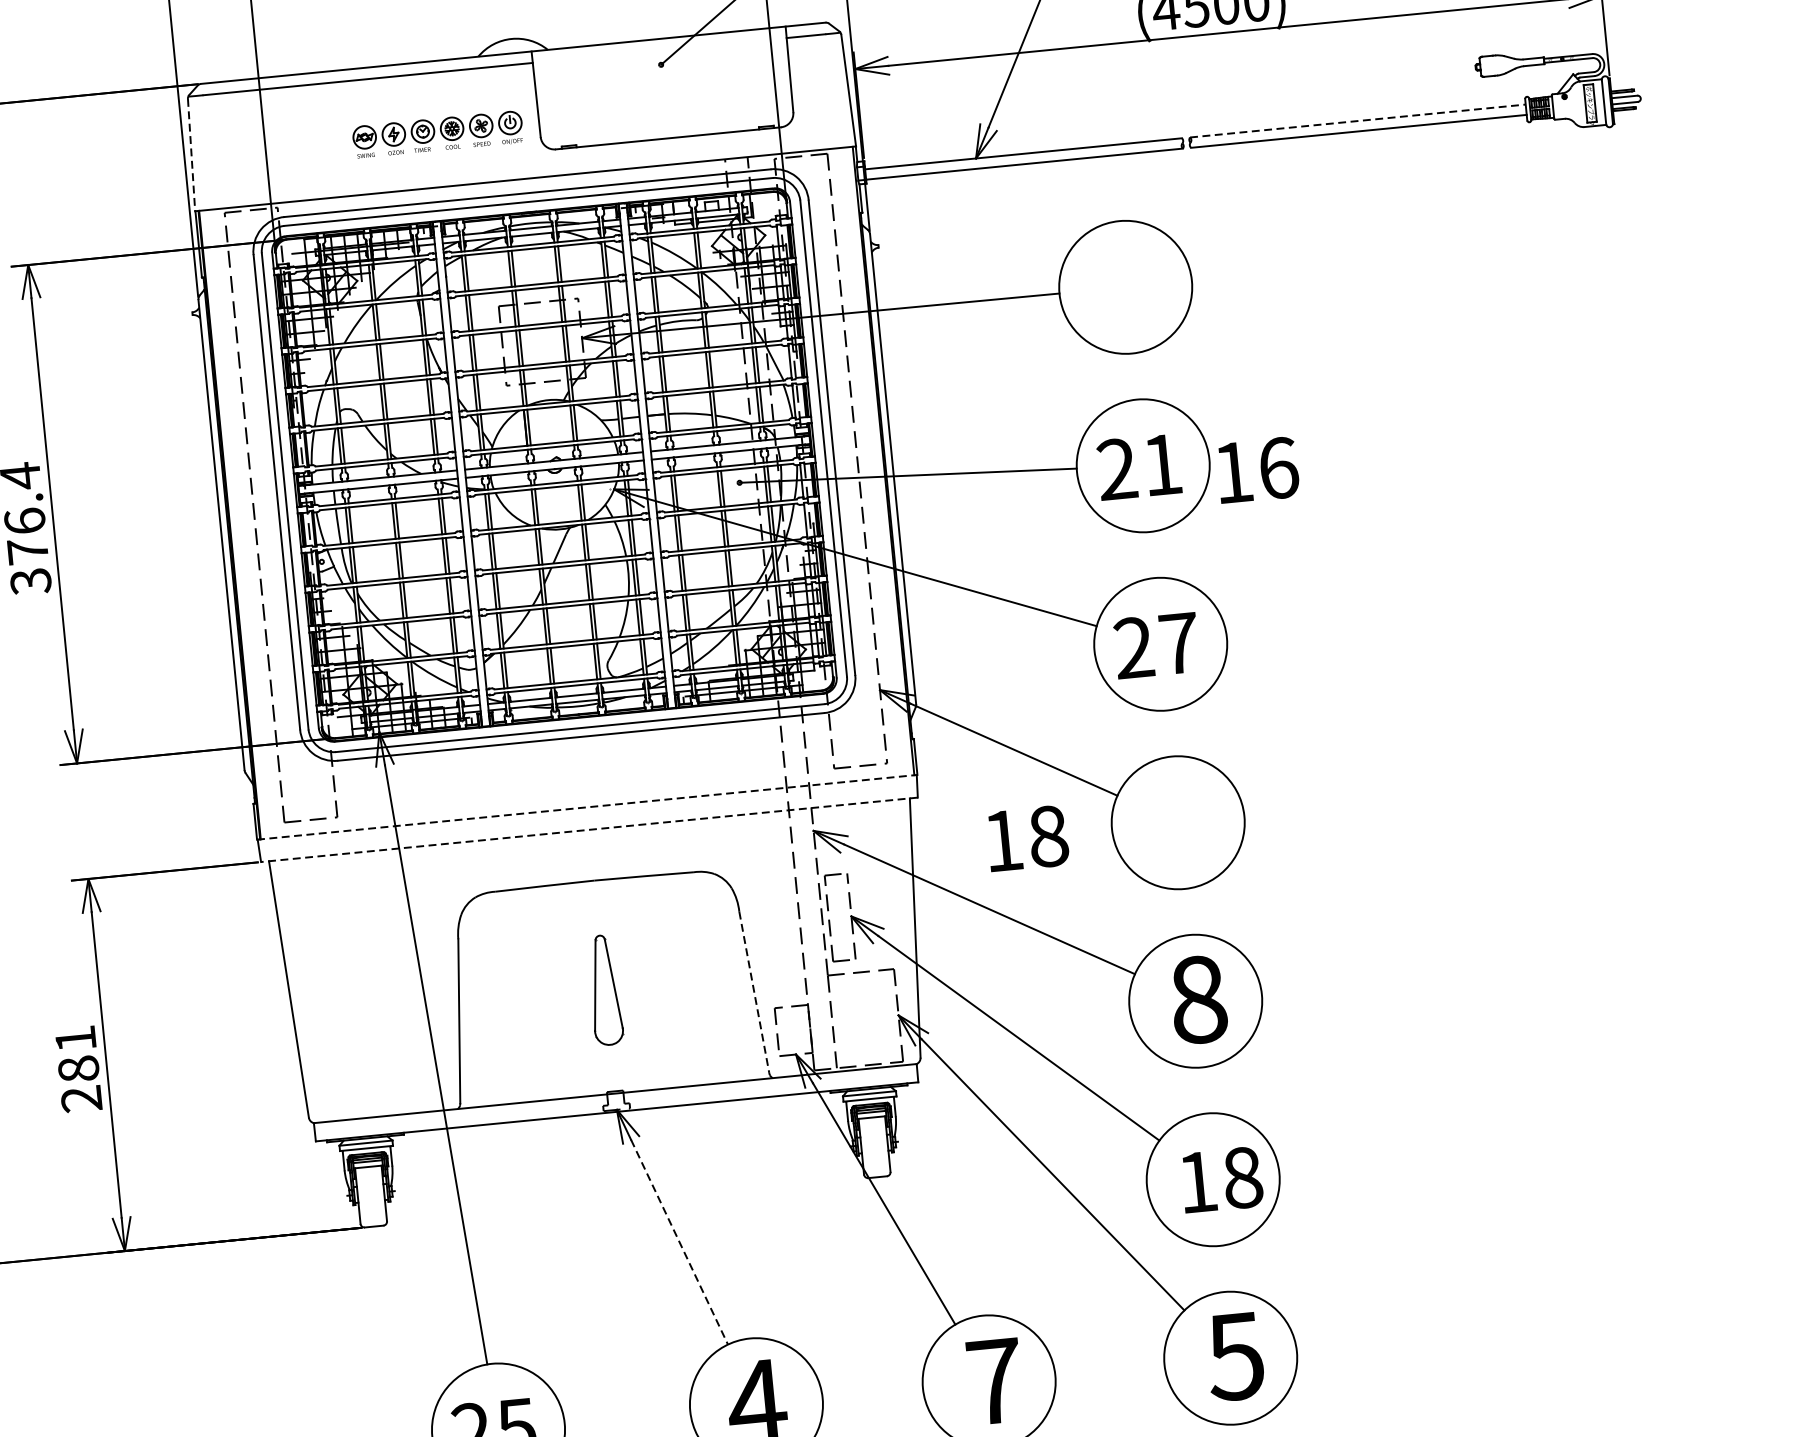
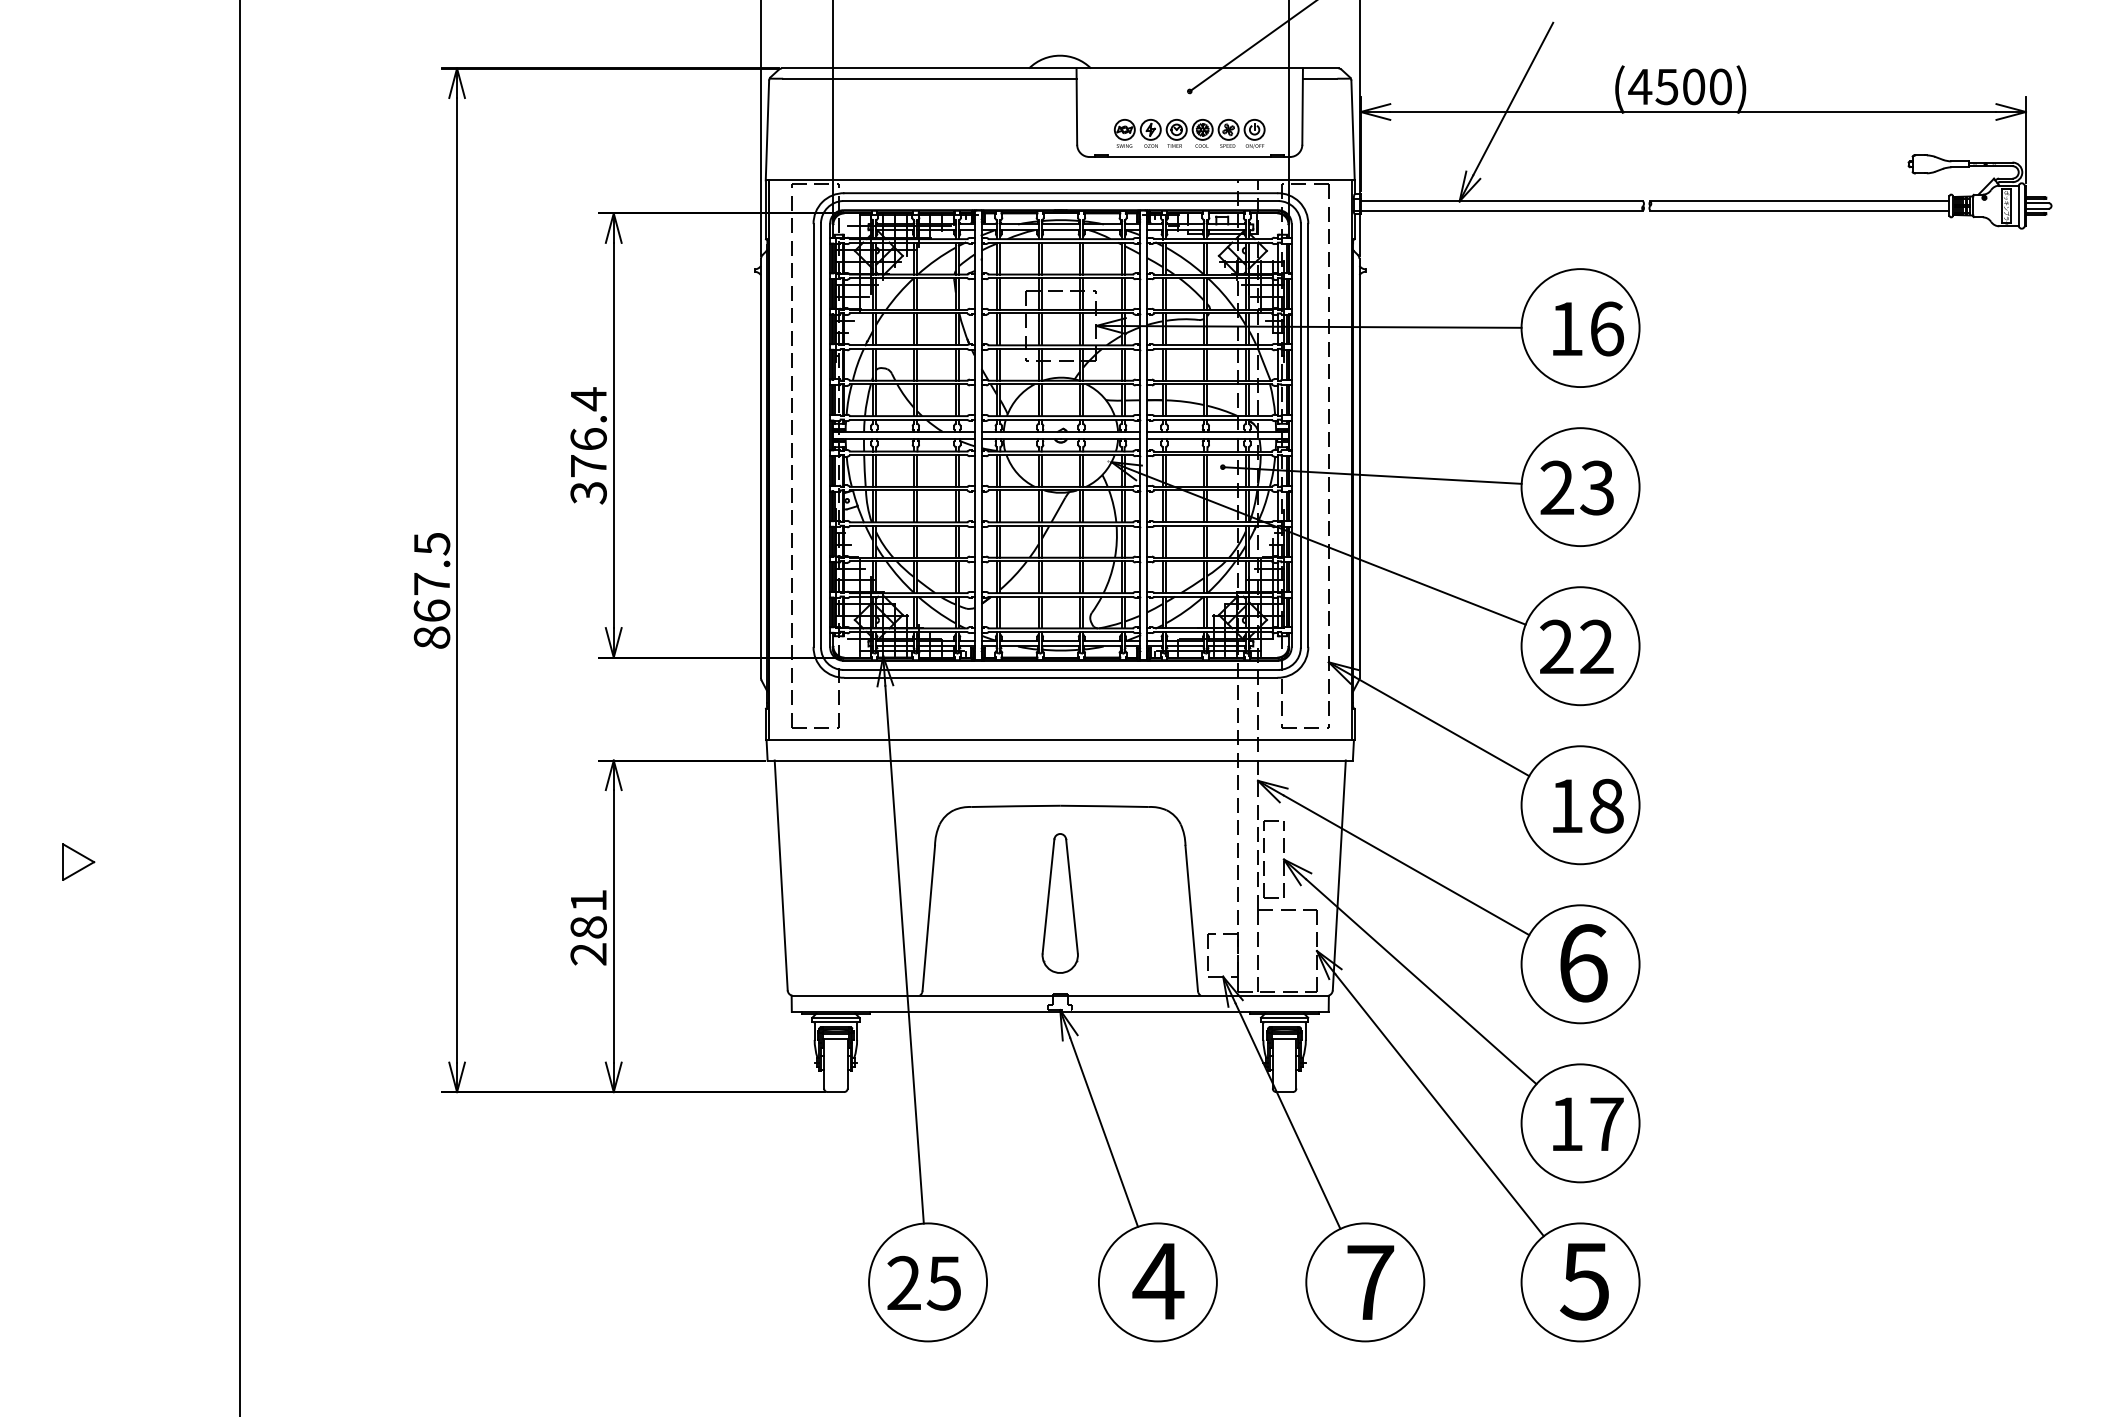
line: (1357, 121) -> (1799, 201), dashed -> solid
part: (437, 134) -> (1189, 133), moved
line: (191, 155) -> (767, 130), dashed -> solid
text: (1161, 464) -> (1596, 487), 21 -> 23
text: (1257, 469) -> (1588, 328), moved
text: (1178, 642) -> (1596, 646), 27 -> 22
line: (587, 807) -> (1060, 740), dashed -> solid
line: (589, 829) -> (1060, 760), dashed -> solid
text: (1027, 837) -> (1588, 805), moved
part: (604, 990) -> (1059, 903), size x1.43
line: (754, 992) -> (1191, 918), dashed -> solid
text: (1198, 1000) -> (1583, 963), 8 -> 6
text: (1242, 1178) -> (1606, 1124), 18 -> 17
line: (680, 1242) -> (1104, 1132), dashed -> solid

